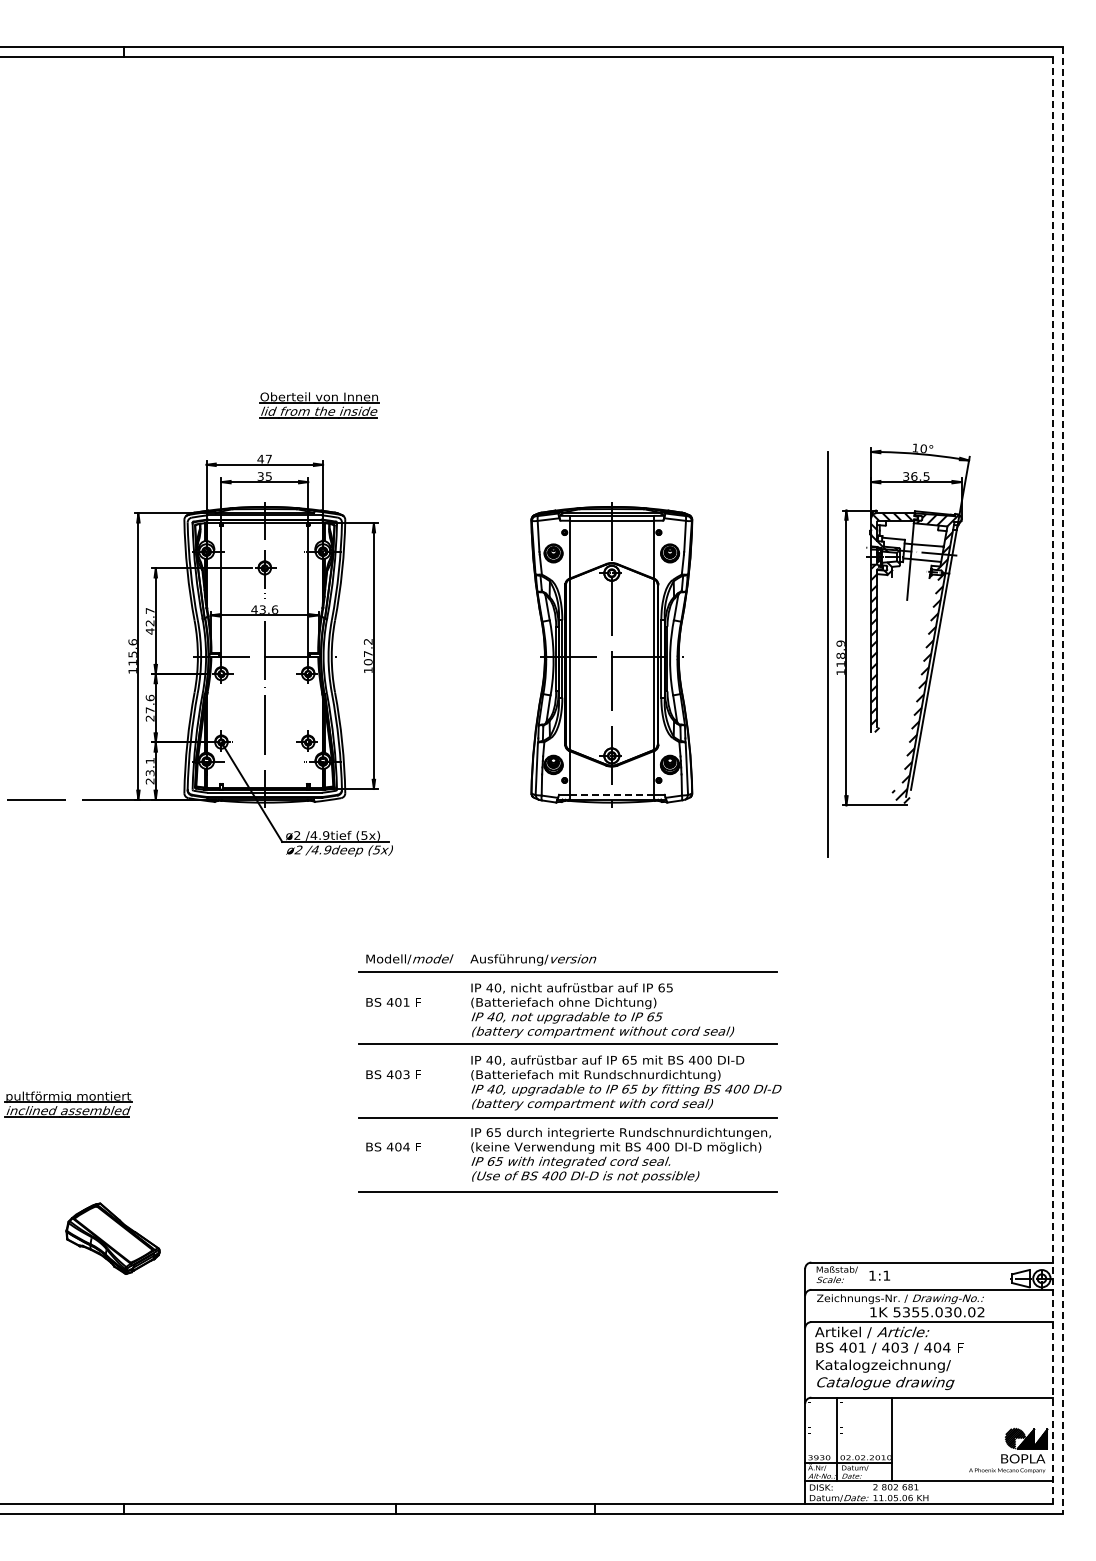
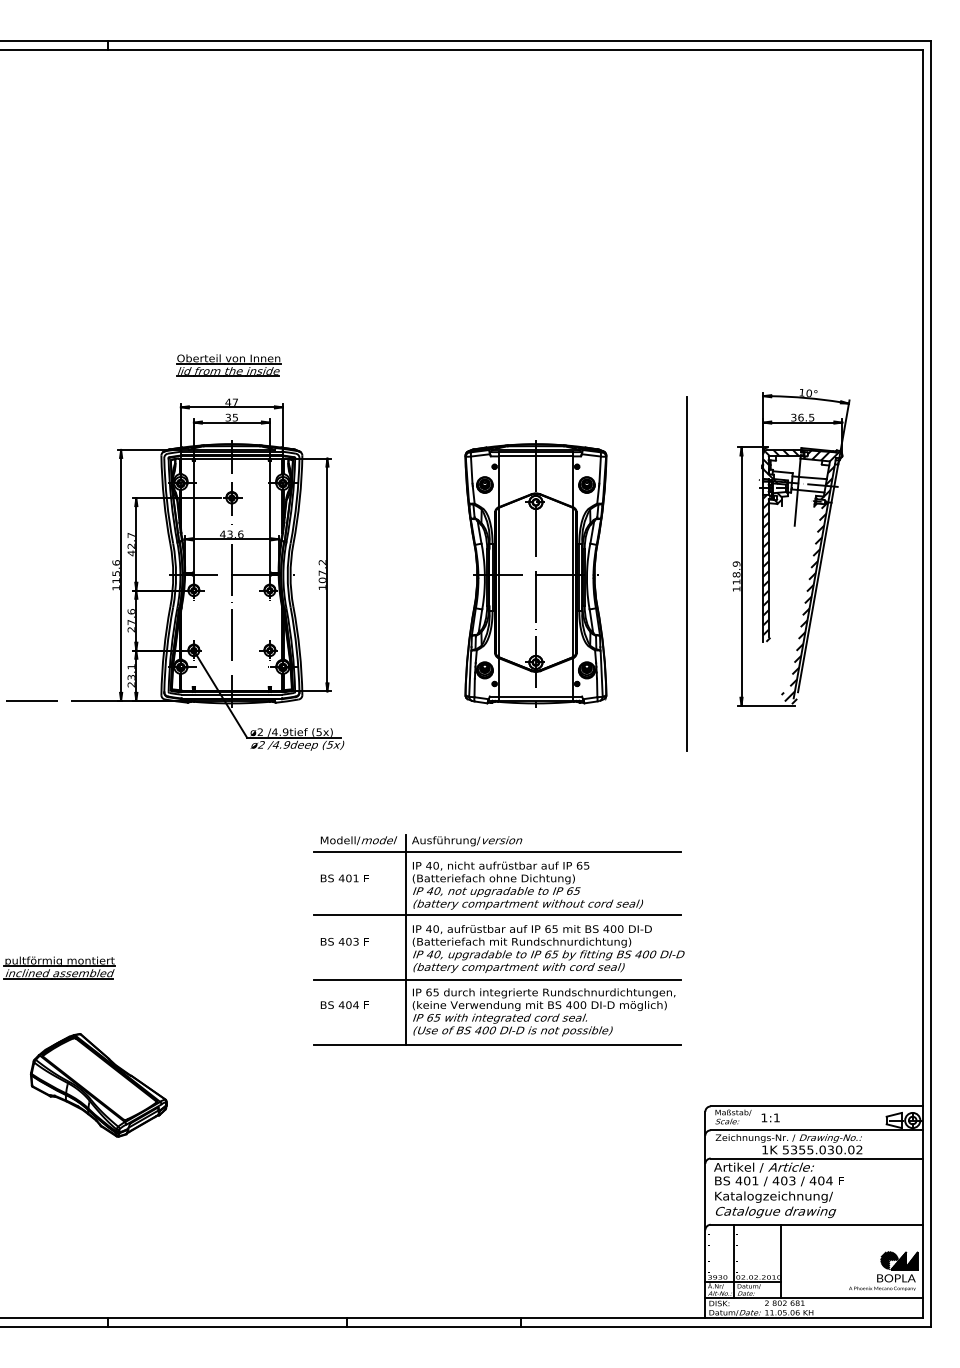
part: (319, 405) -> (228, 365), moved
line: (827, 654) -> (686, 573), moved
line: (1053, 780) -> (922, 684), dashed -> solid
line: (1062, 780) -> (930, 684), dashed -> solid
line: (611, 794) -> (535, 696), dashed -> solid
line: (463, 1072) -> (405, 939), added
part: (112, 1238) -> (98, 1085), size x1.67

